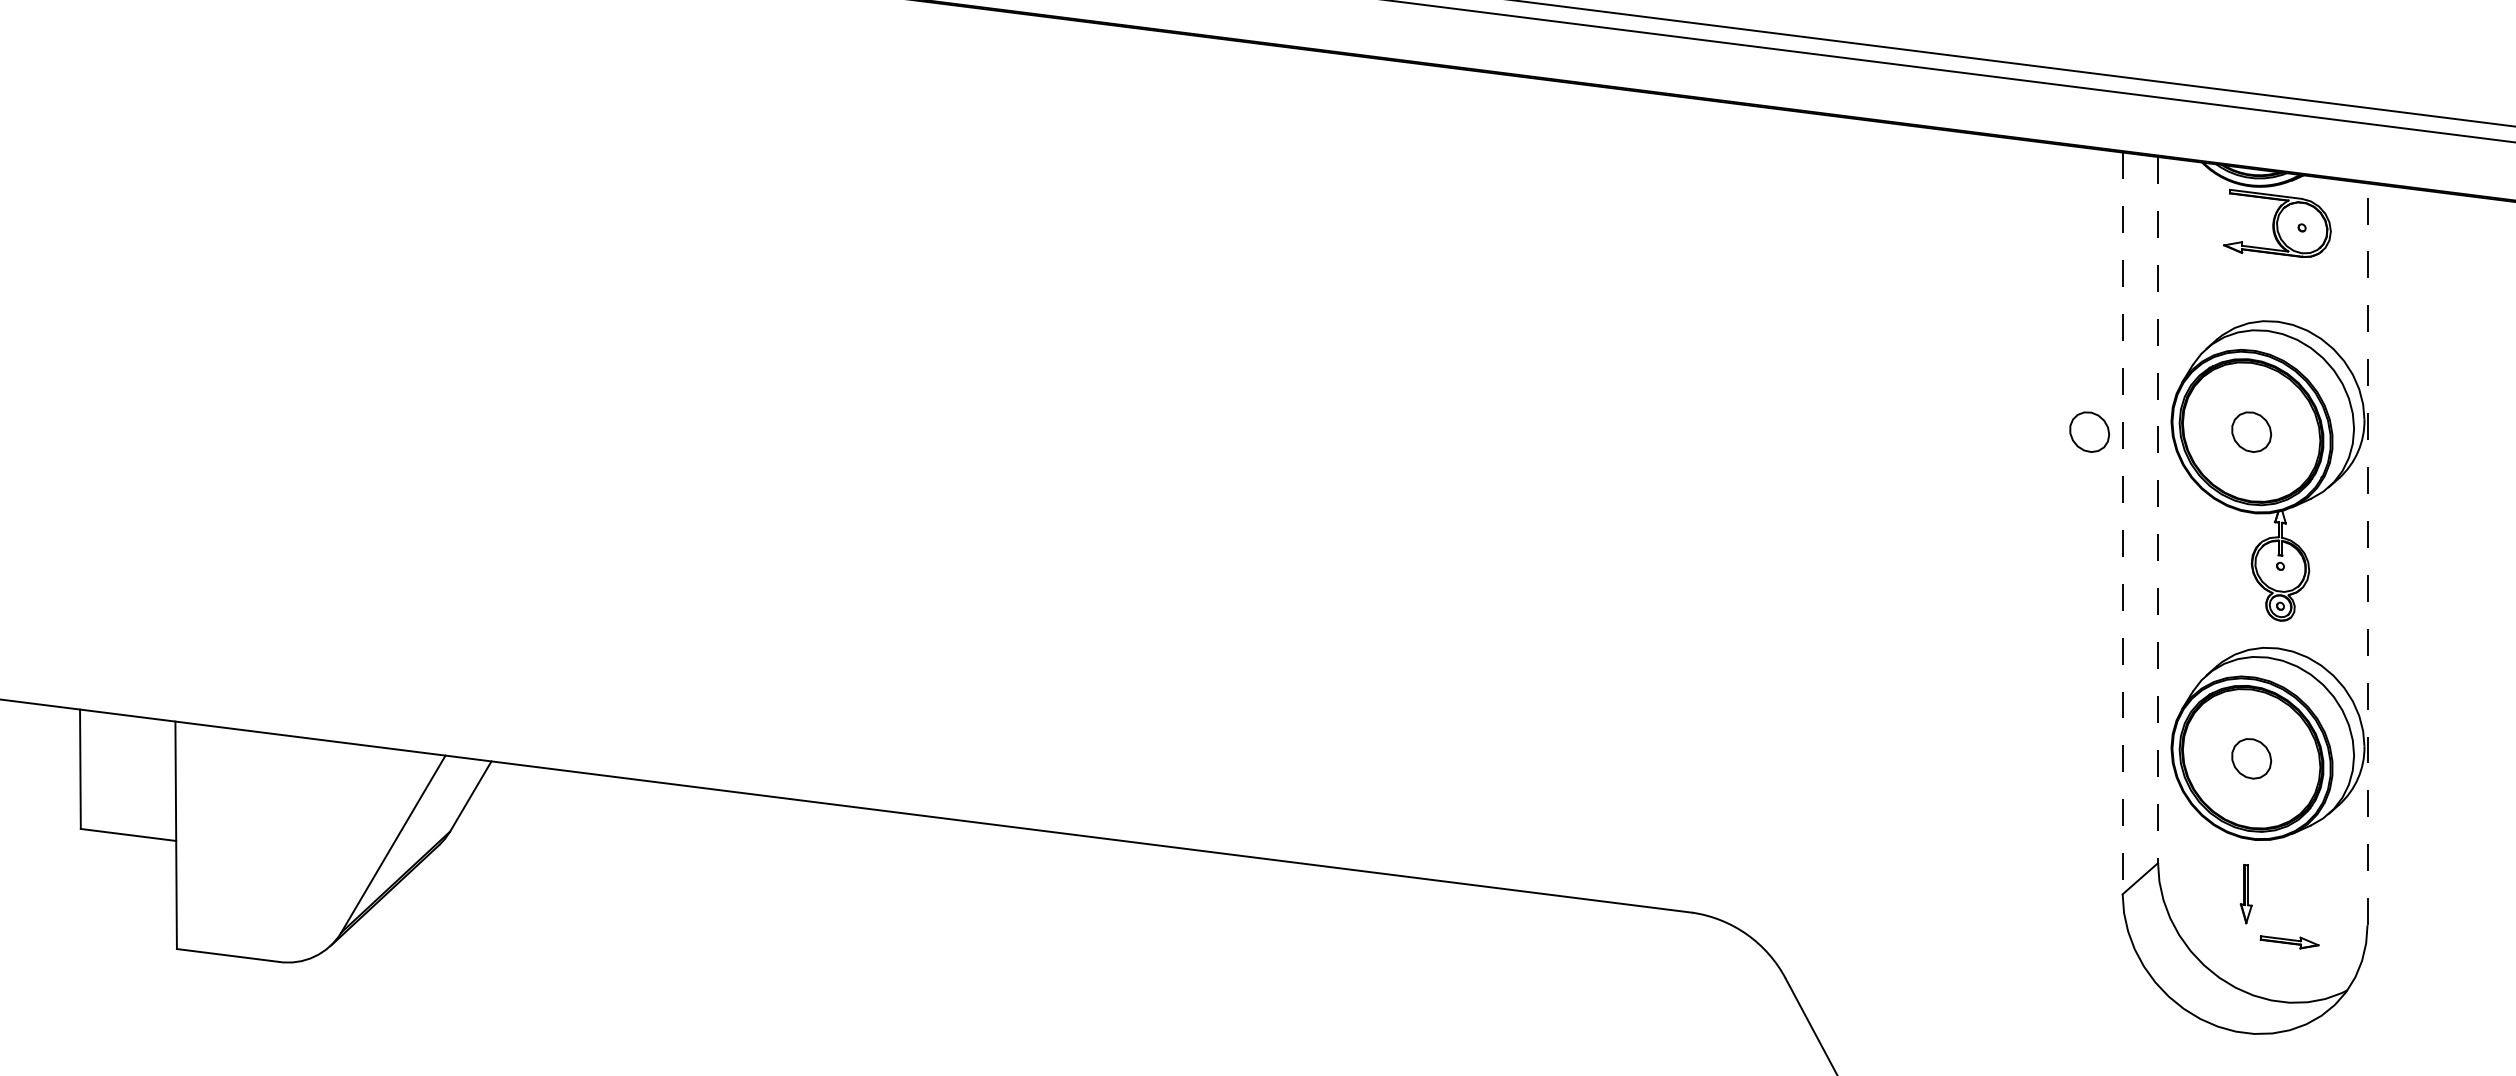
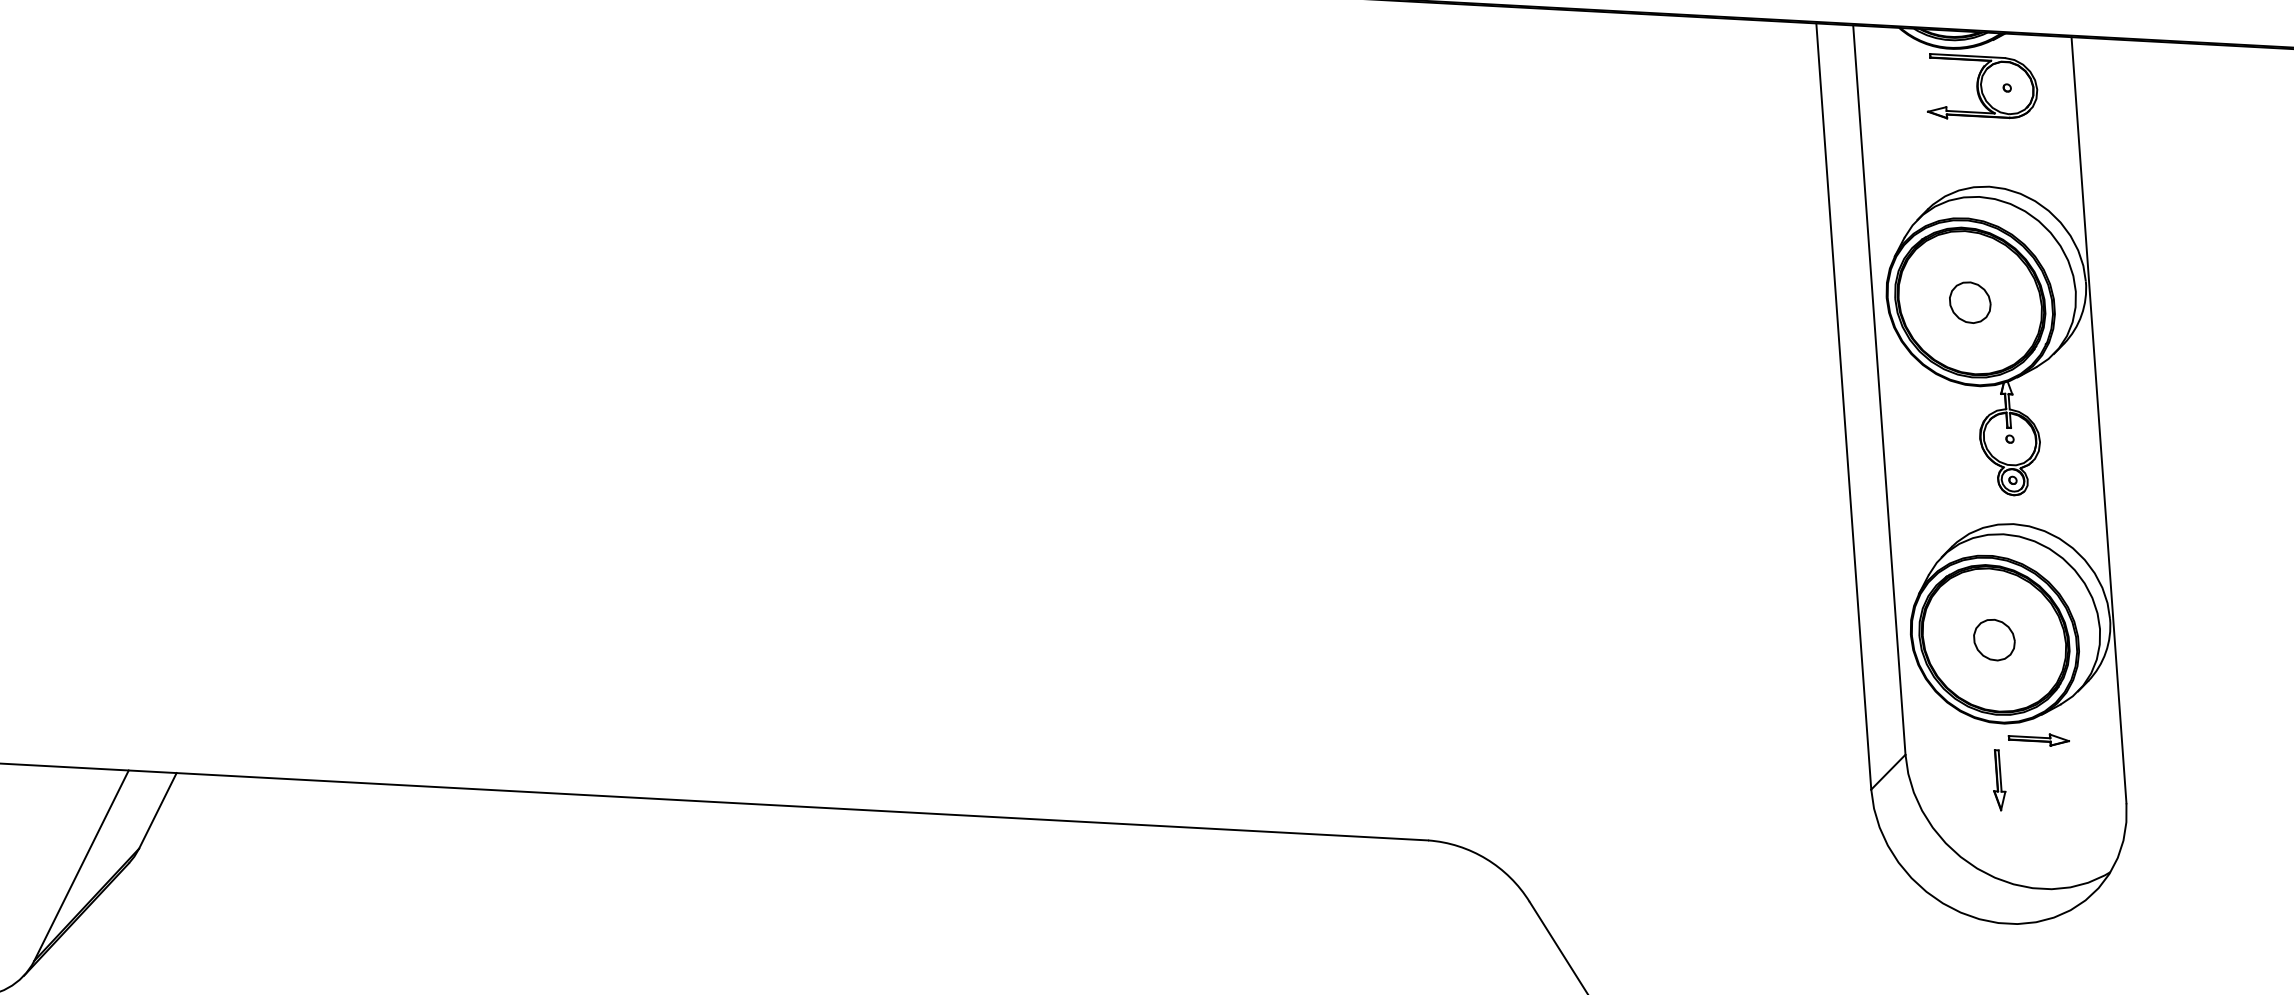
part: (2089, 431) -> (1802, 314), removed
line: (2158, 510) -> (1879, 390), dashed -> solid
line: (2122, 523) -> (1843, 406), dashed -> solid
line: (2367, 554) -> (2098, 420), dashed -> solid
part: (2289, 942) -> (2038, 740), moved

